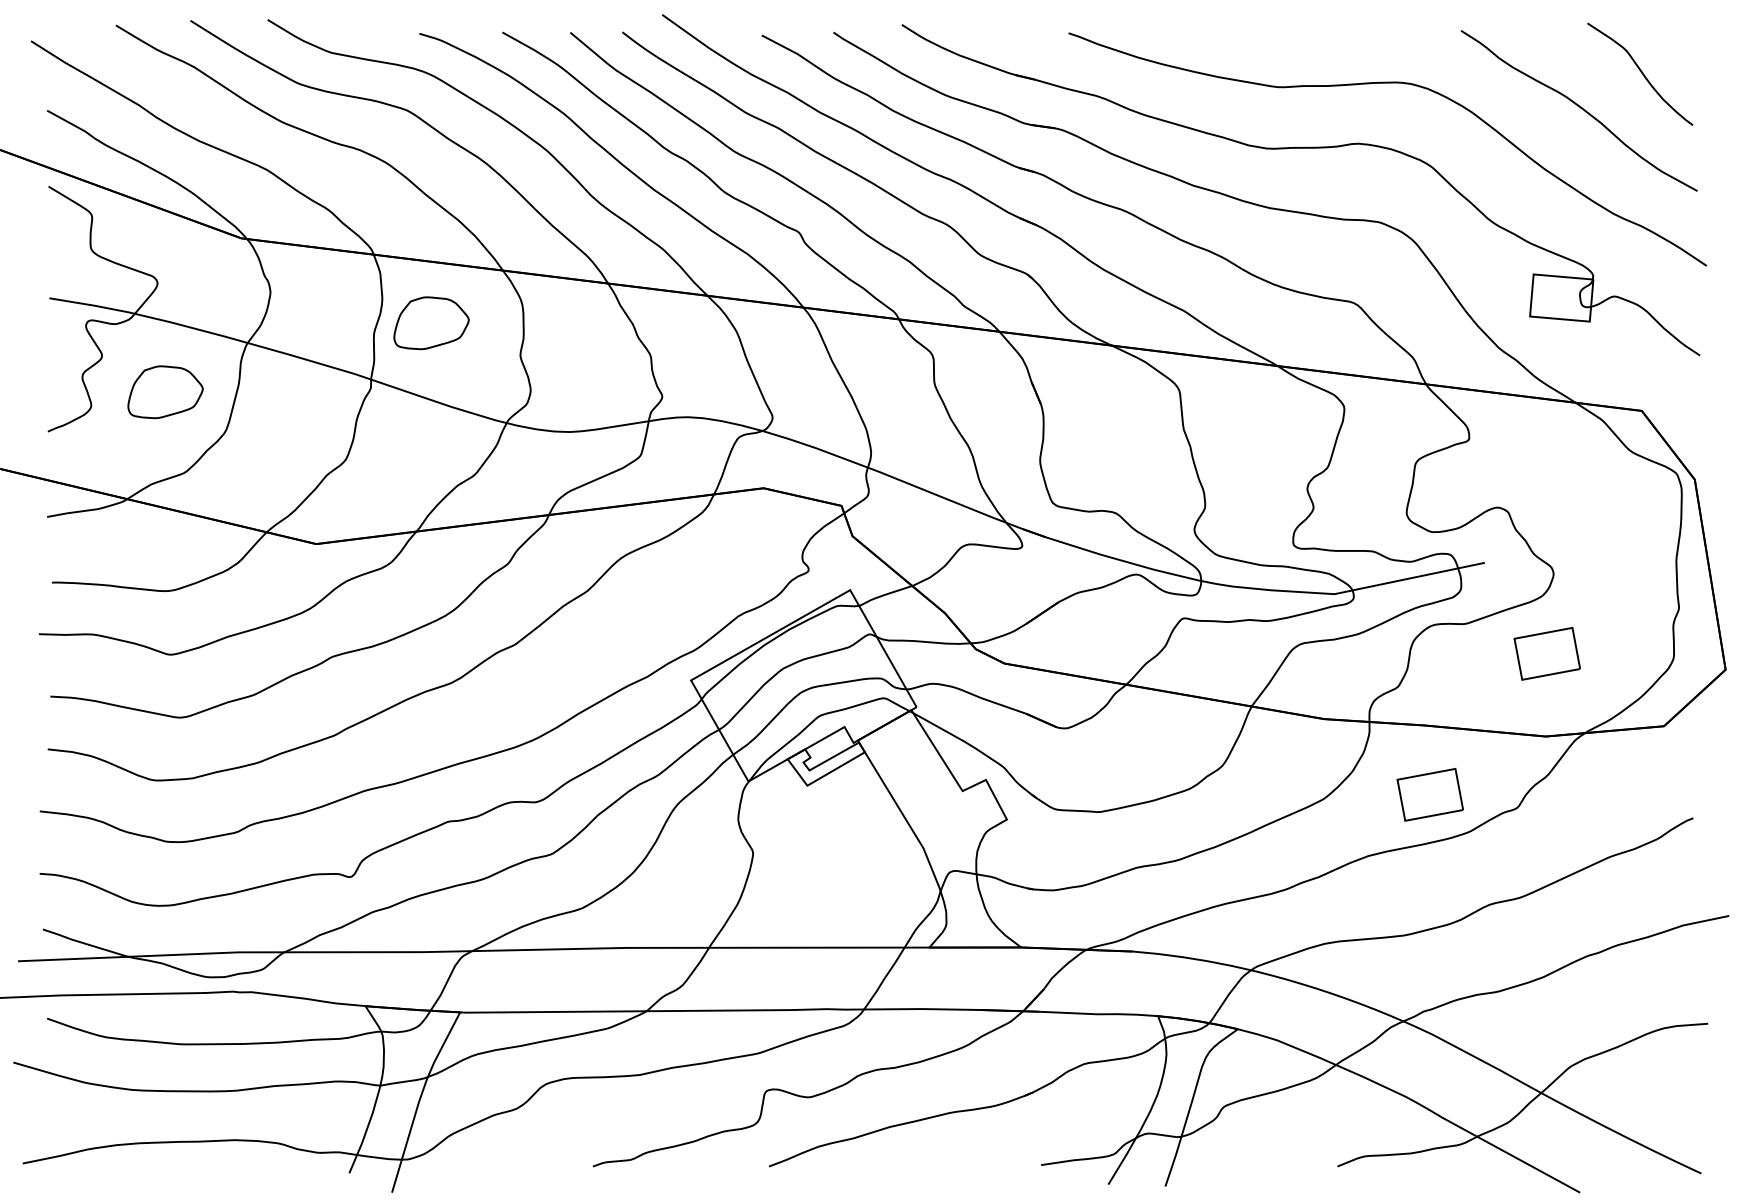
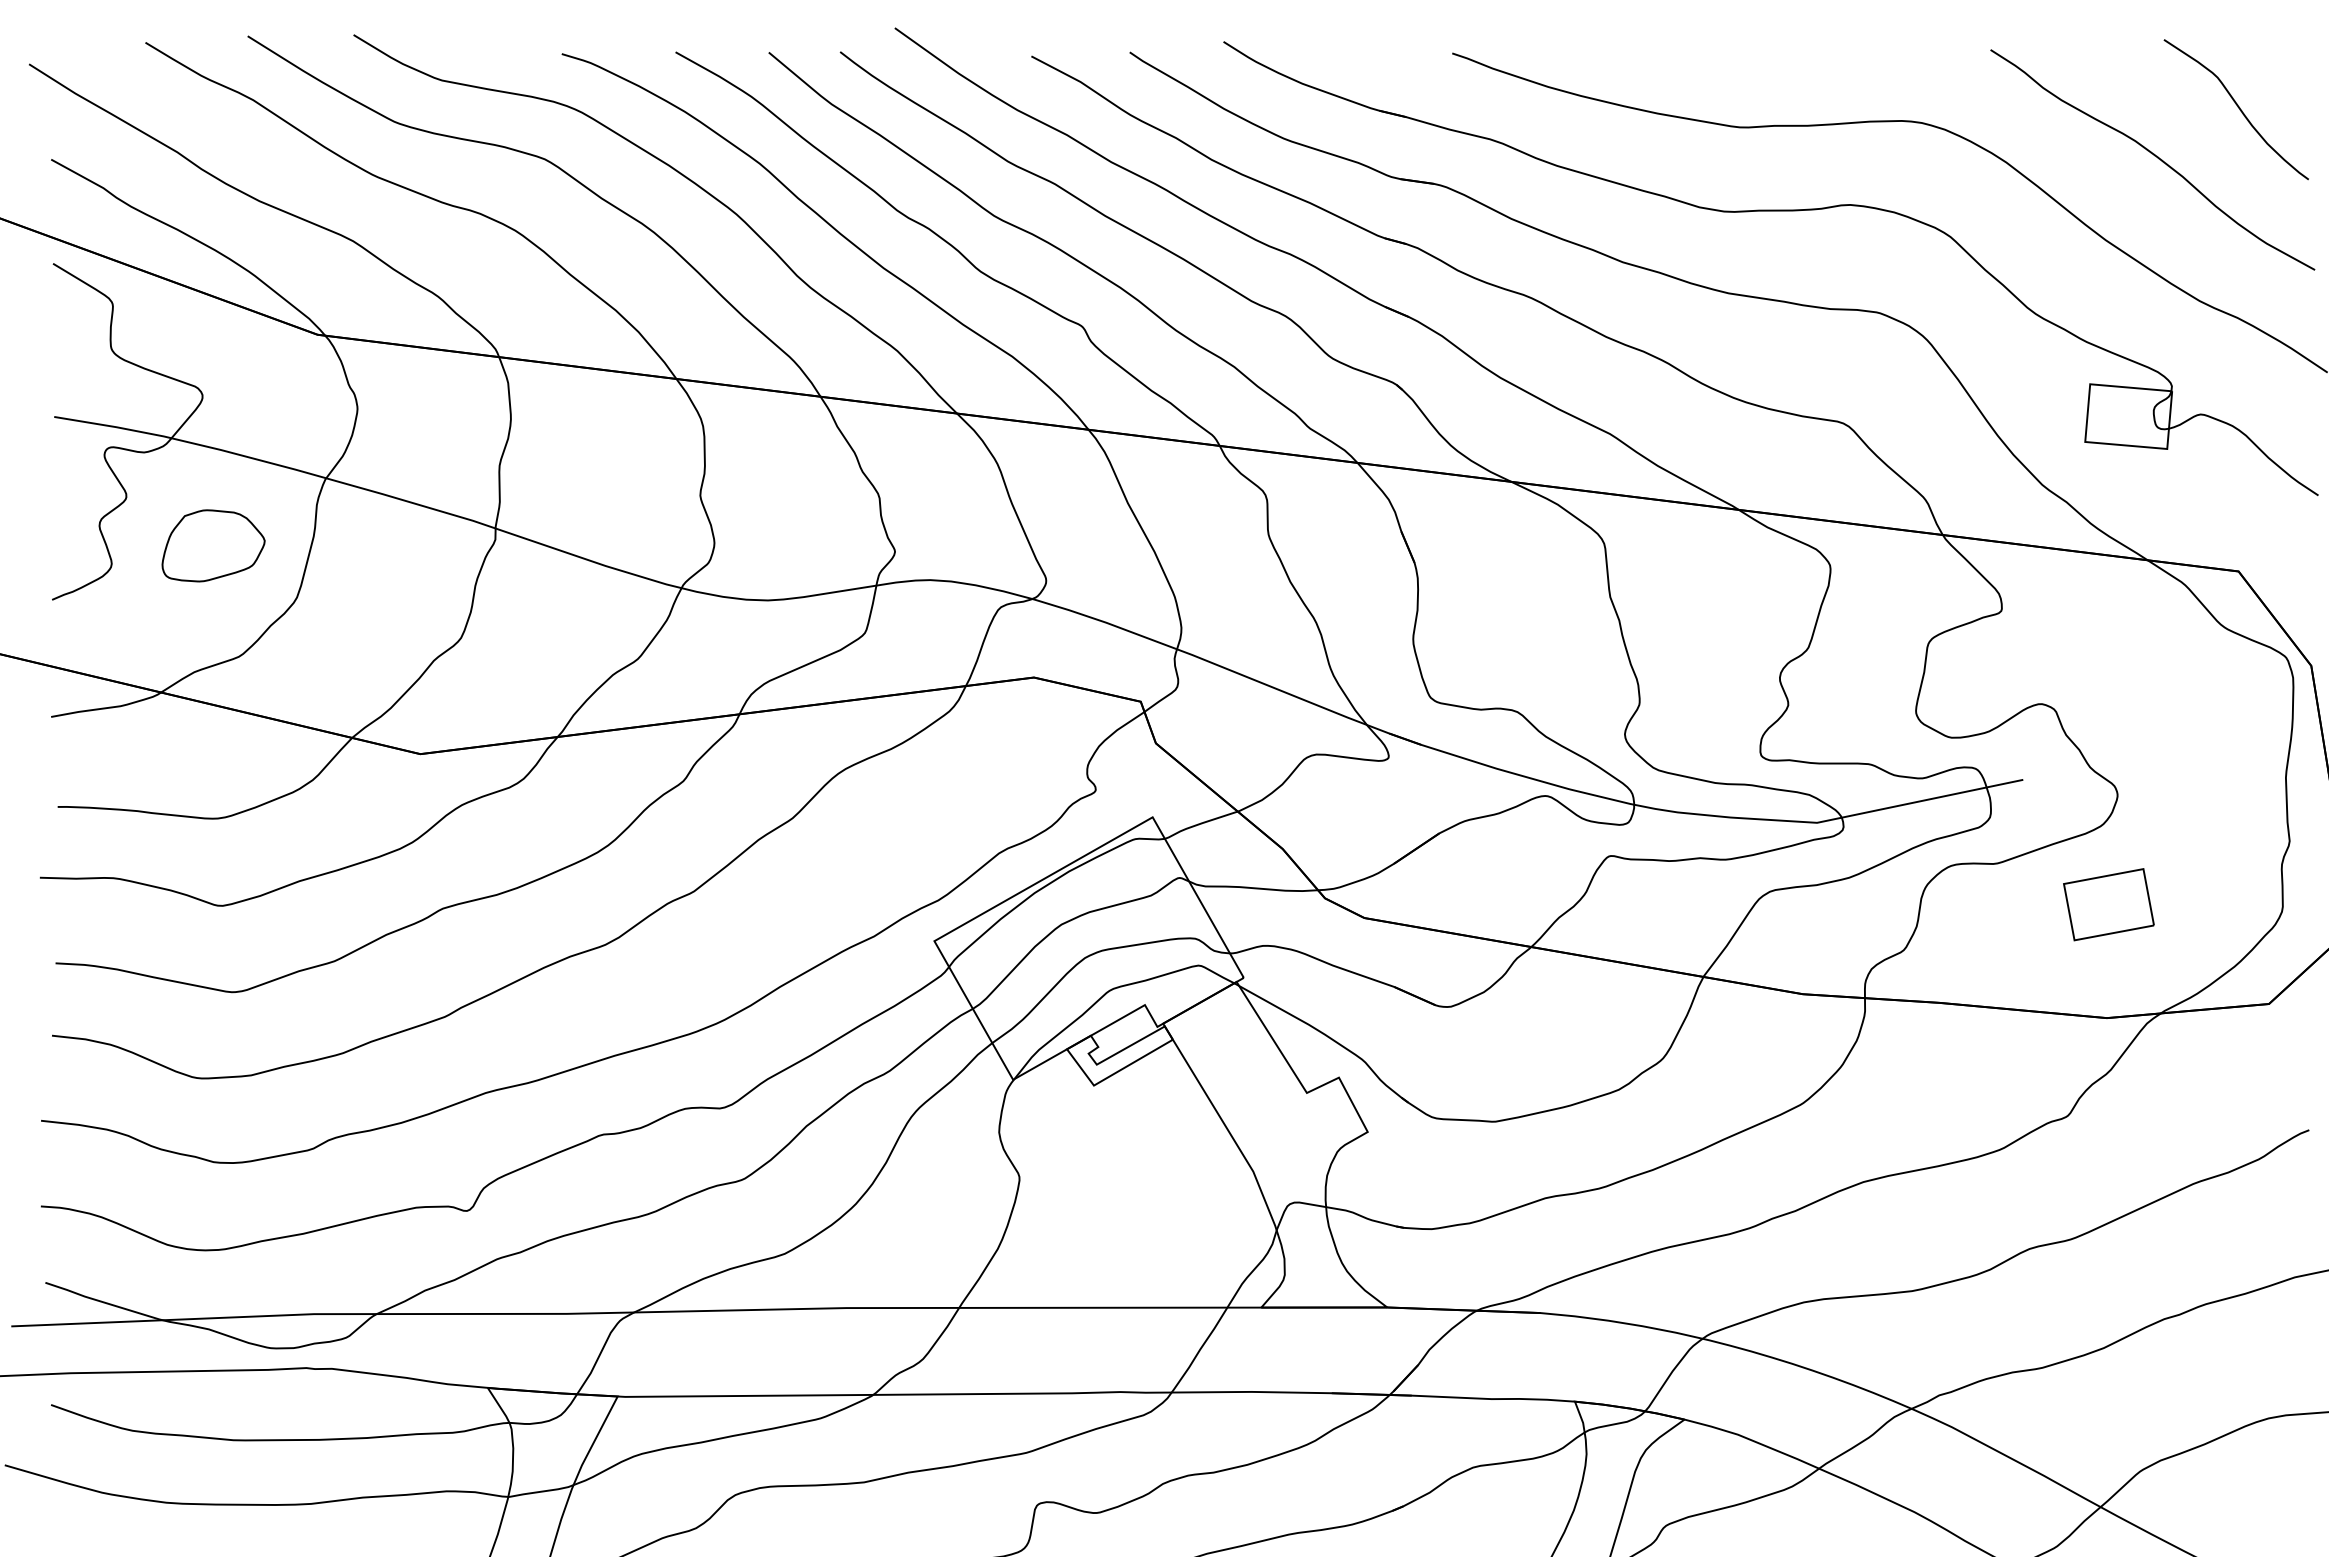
part: (431, 323) -> (578, 451), removed
part: (1429, 794) -> (1947, 1097), removed

